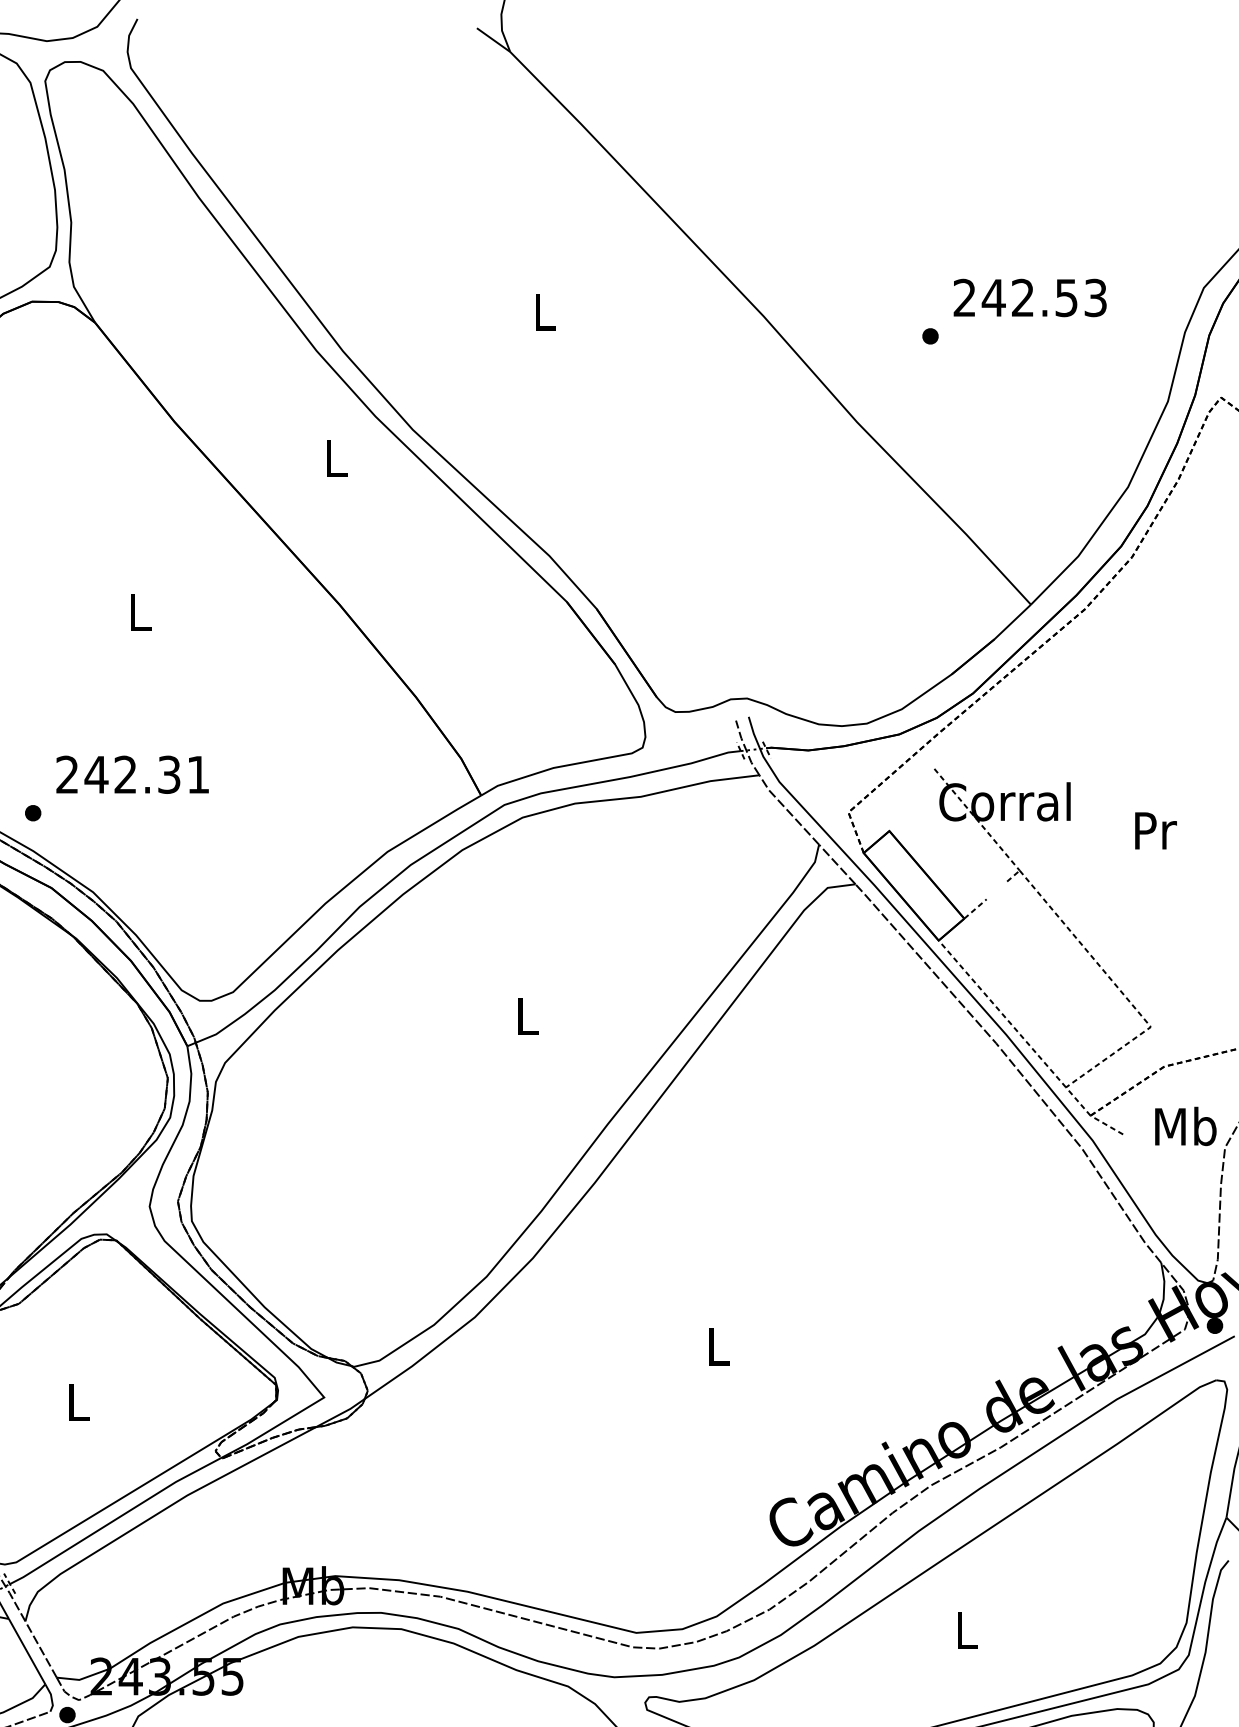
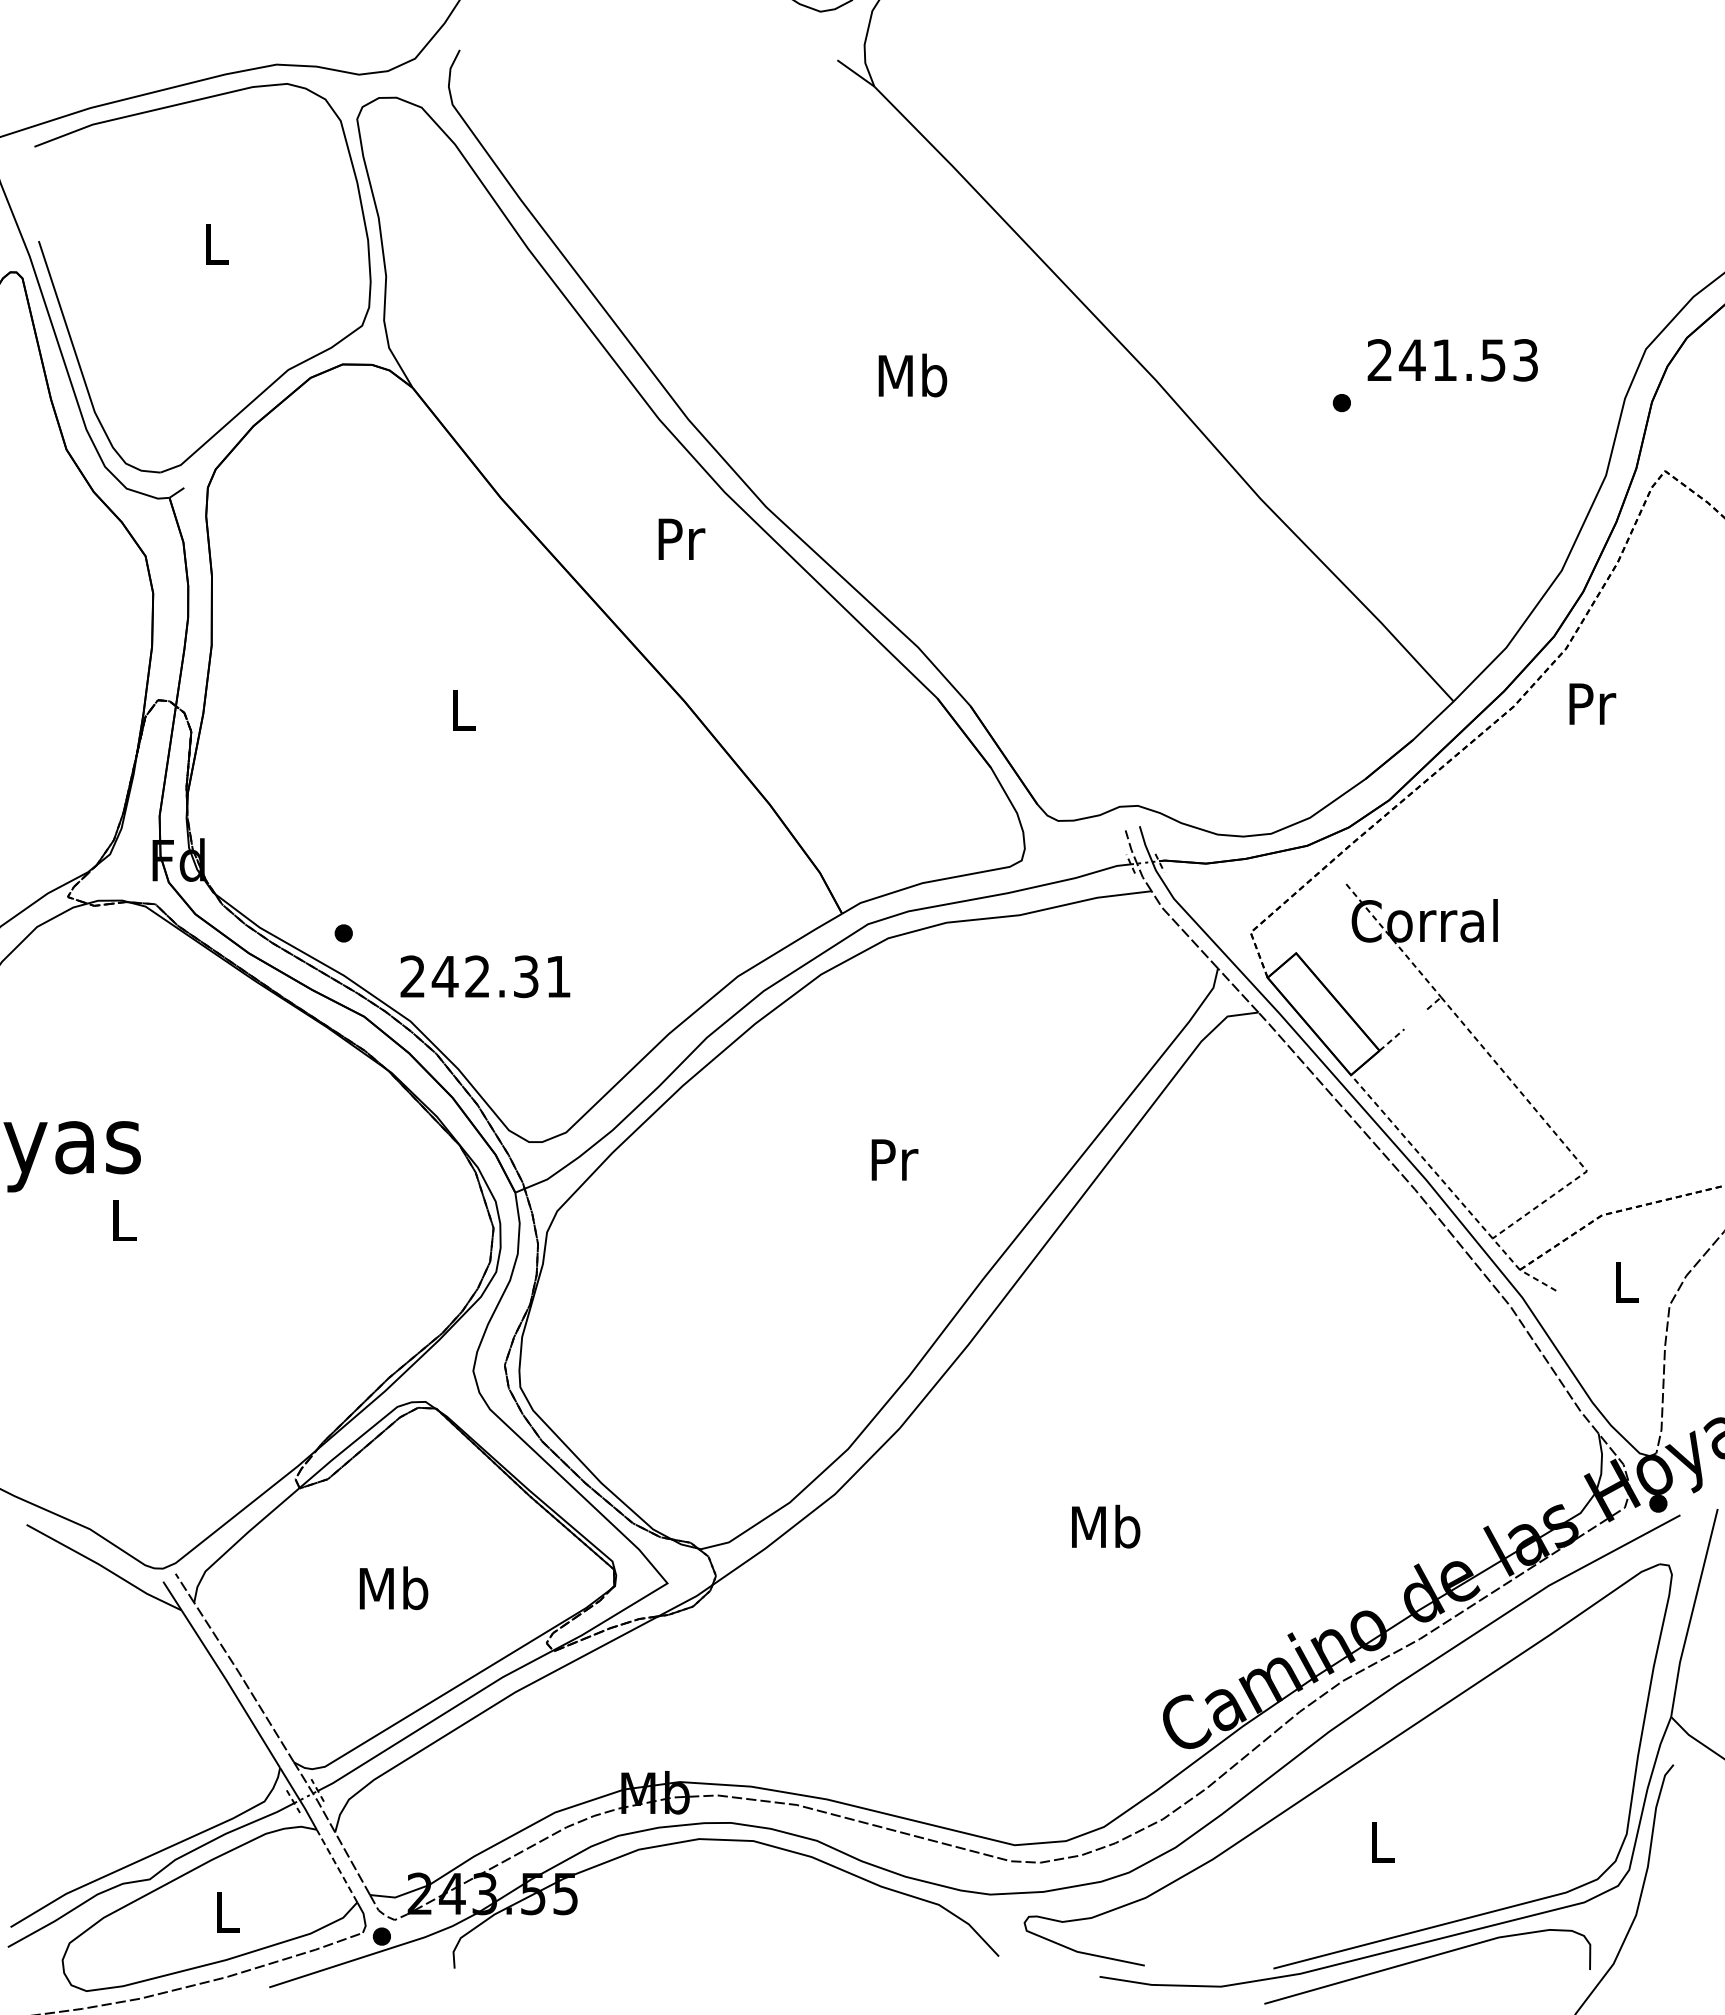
text: (1022, 297) -> (1444, 359), 242.53 -> 241.53
text: (544, 311) -> (912, 375), L -> Mb
text: (336, 458) -> (681, 538), L -> Pr
text: (132, 774) -> (485, 976), moved
text: (1155, 830) -> (1592, 703), moved
text: (528, 1016) -> (894, 1159), L -> Pr
text: (1185, 1126) -> (1625, 1281), Mb -> L
text: (718, 1346) -> (1106, 1526), L -> Mb
text: (77, 1402) -> (393, 1588), L -> Mb
line: (27, 1652) -> (337, 1866), solid -> dashed

